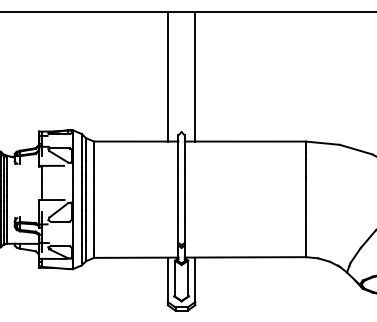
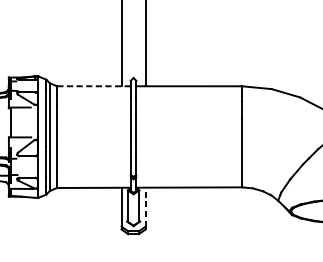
line: (135, 141) -> (93, 86), solid -> dashed
line: (195, 279) -> (145, 206), solid -> dashed

